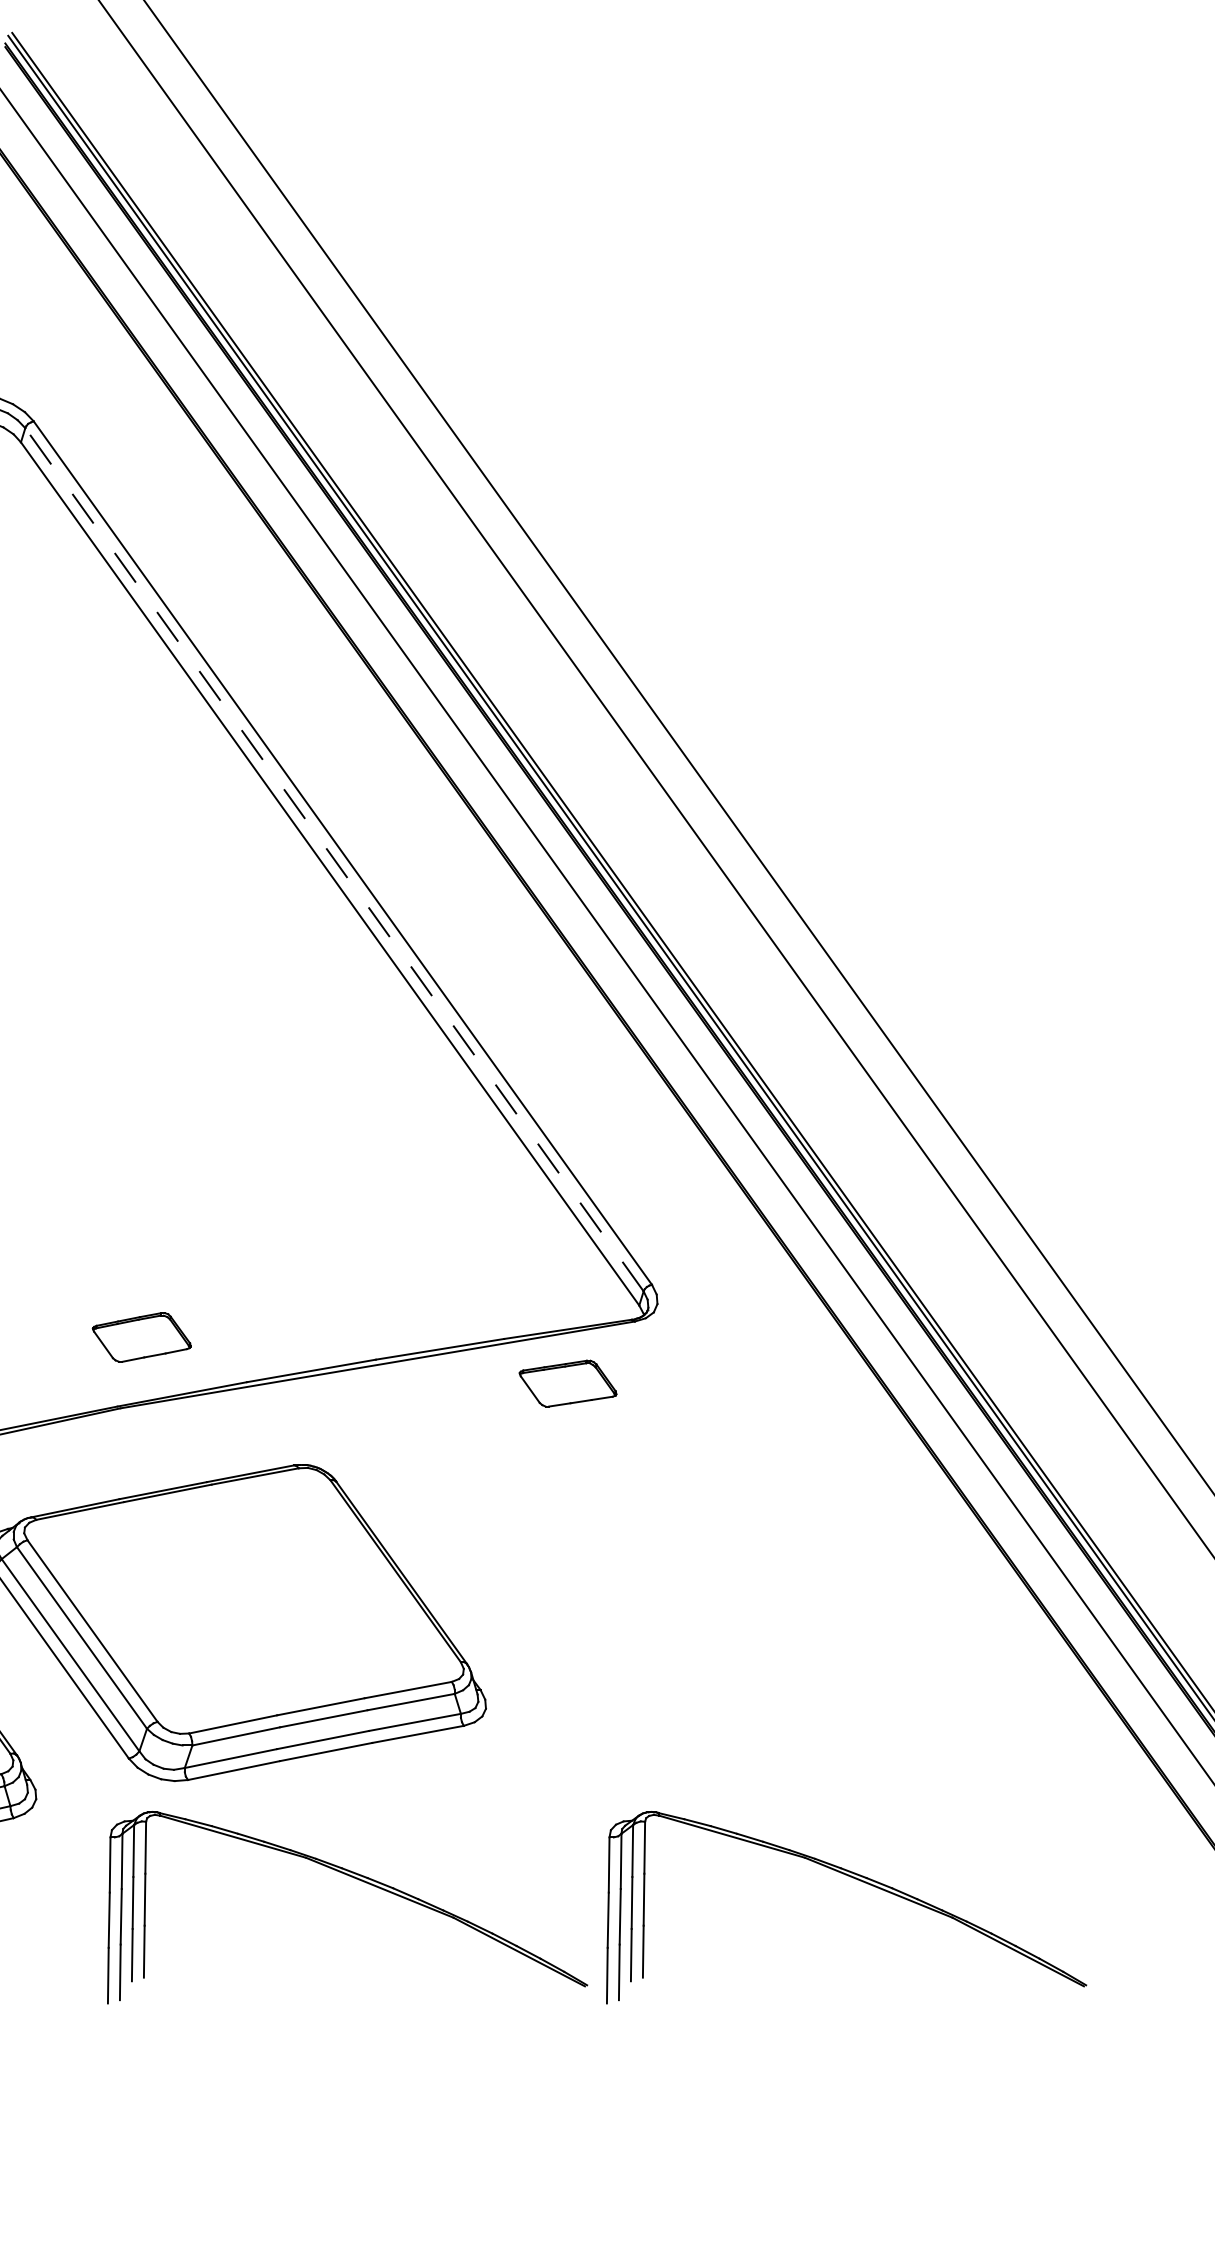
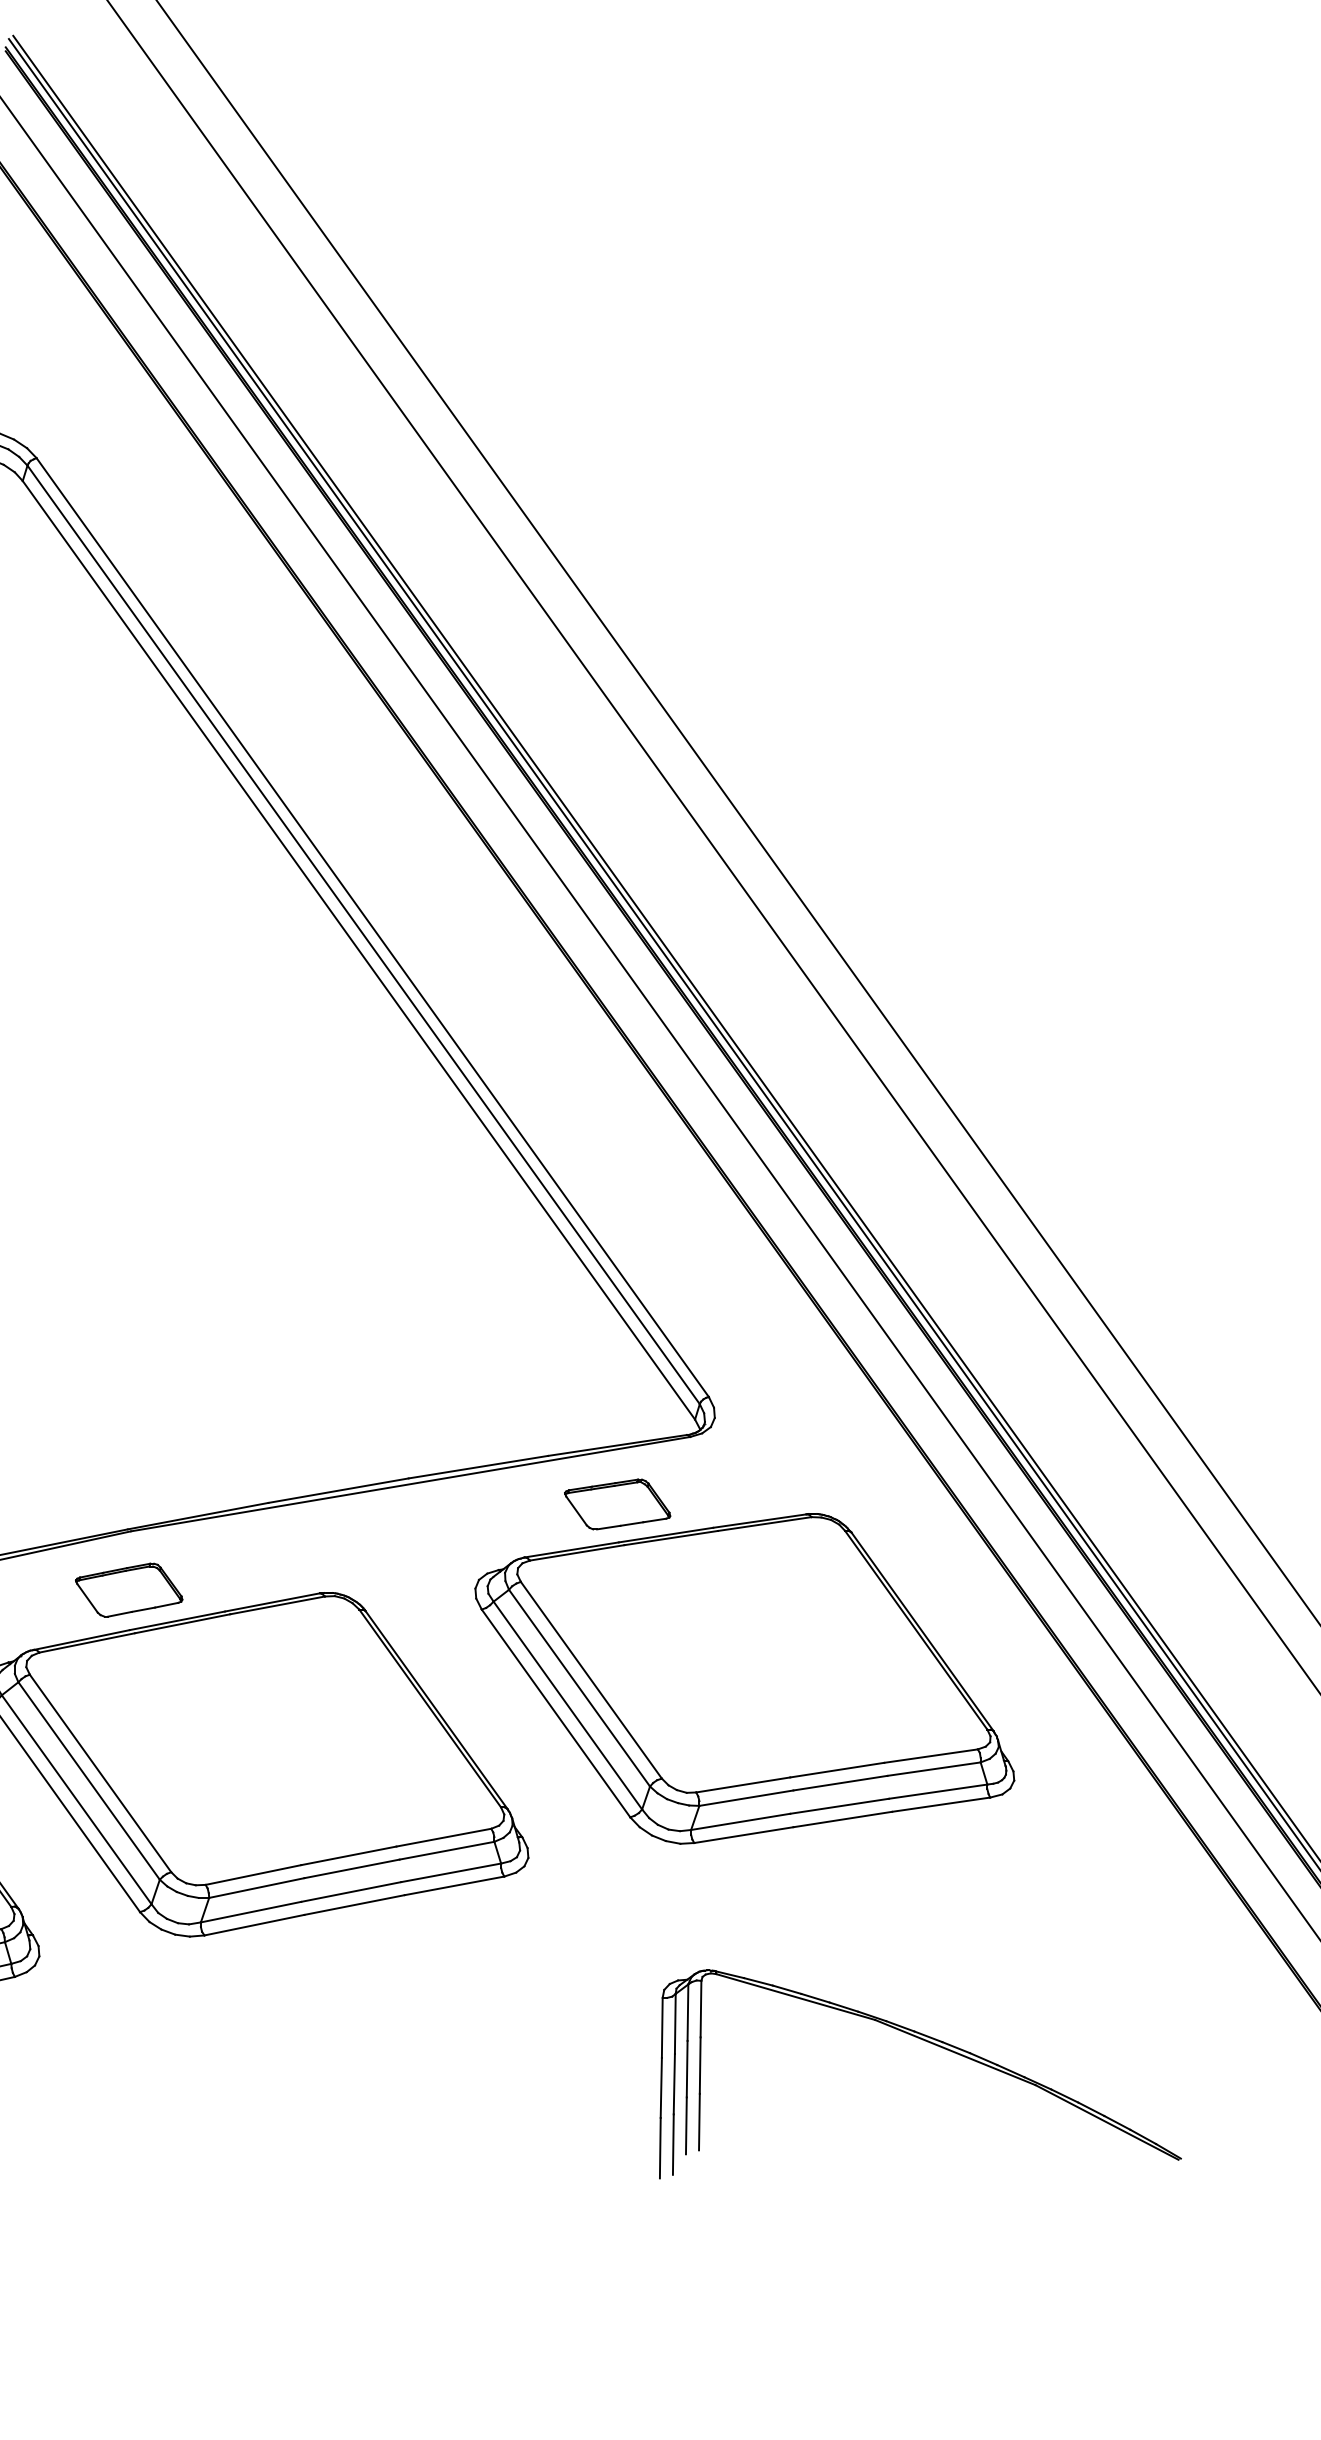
line: (334, 859) -> (363, 934), dashed -> solid
part: (141, 1337) -> (128, 1590), moved
part: (684, 1543) -> (744, 1678), added
part: (358, 1880) -> (389, 2044), removed

